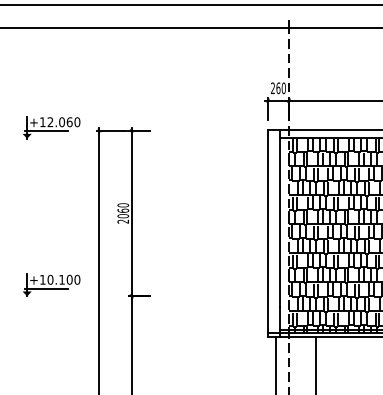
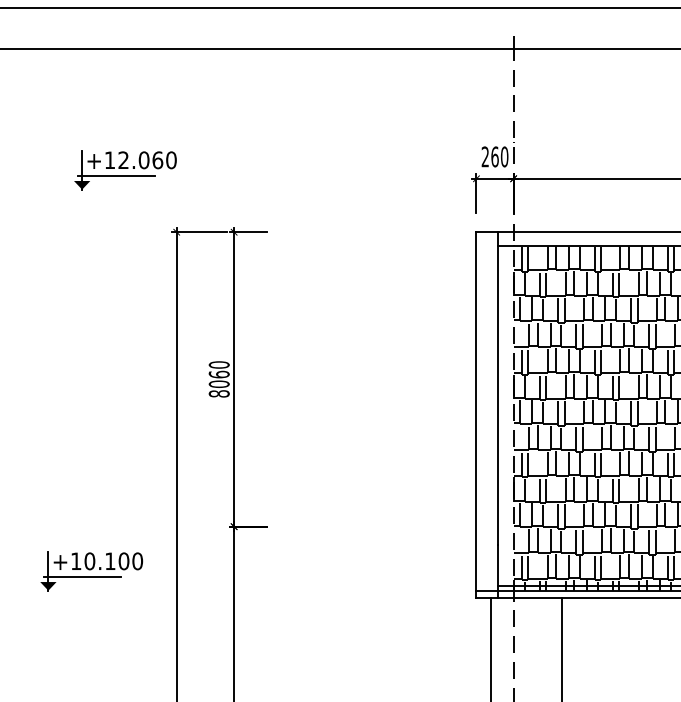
part: (51, 127) -> (125, 169), moved
text: (123, 221) -> (219, 393), 2060 -> 8060
part: (51, 284) -> (91, 569), moved

